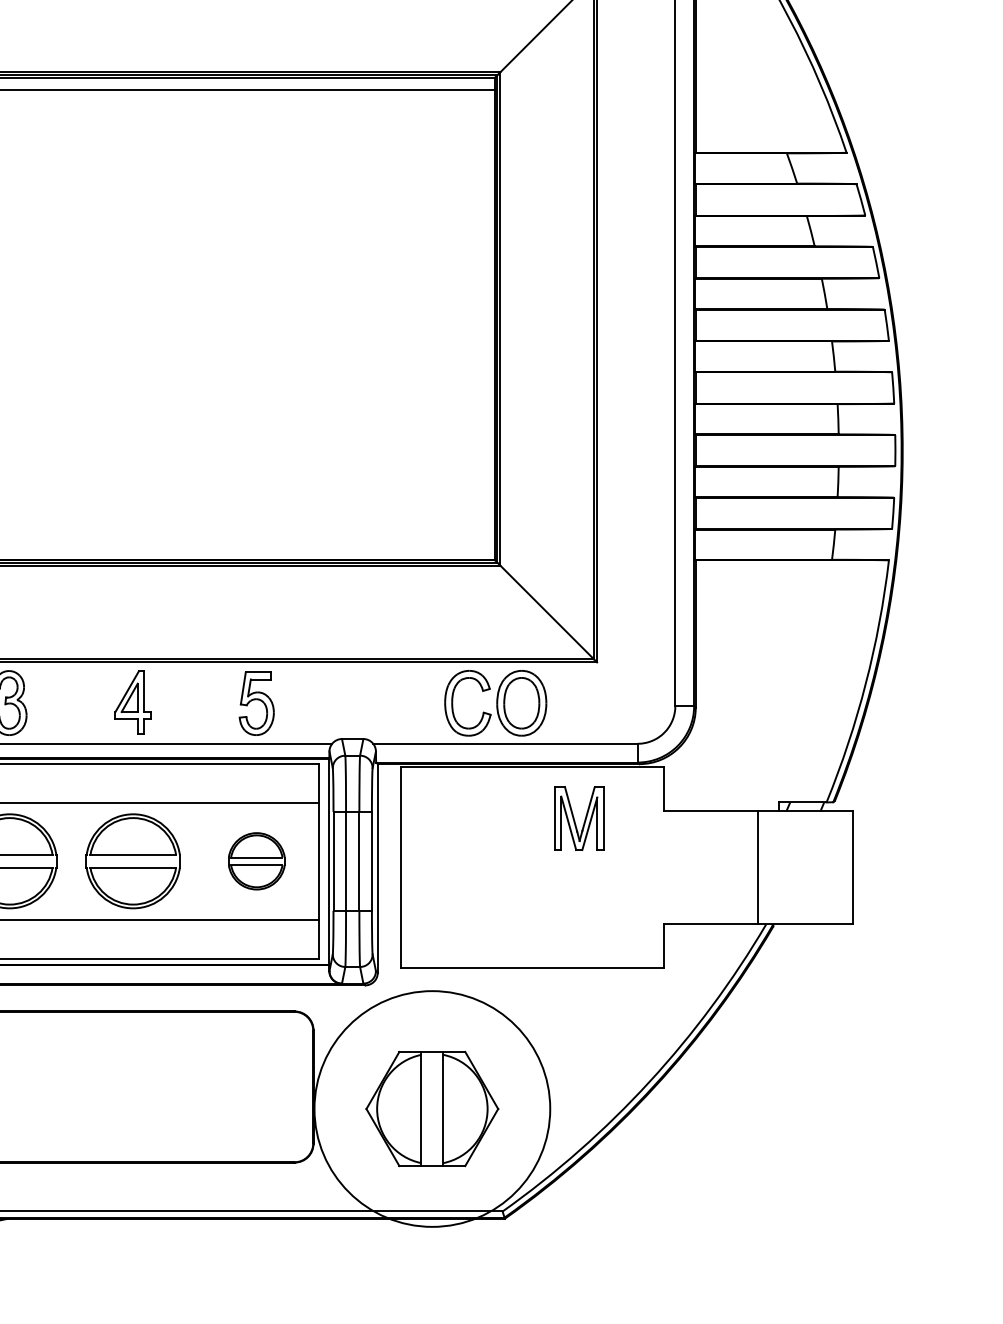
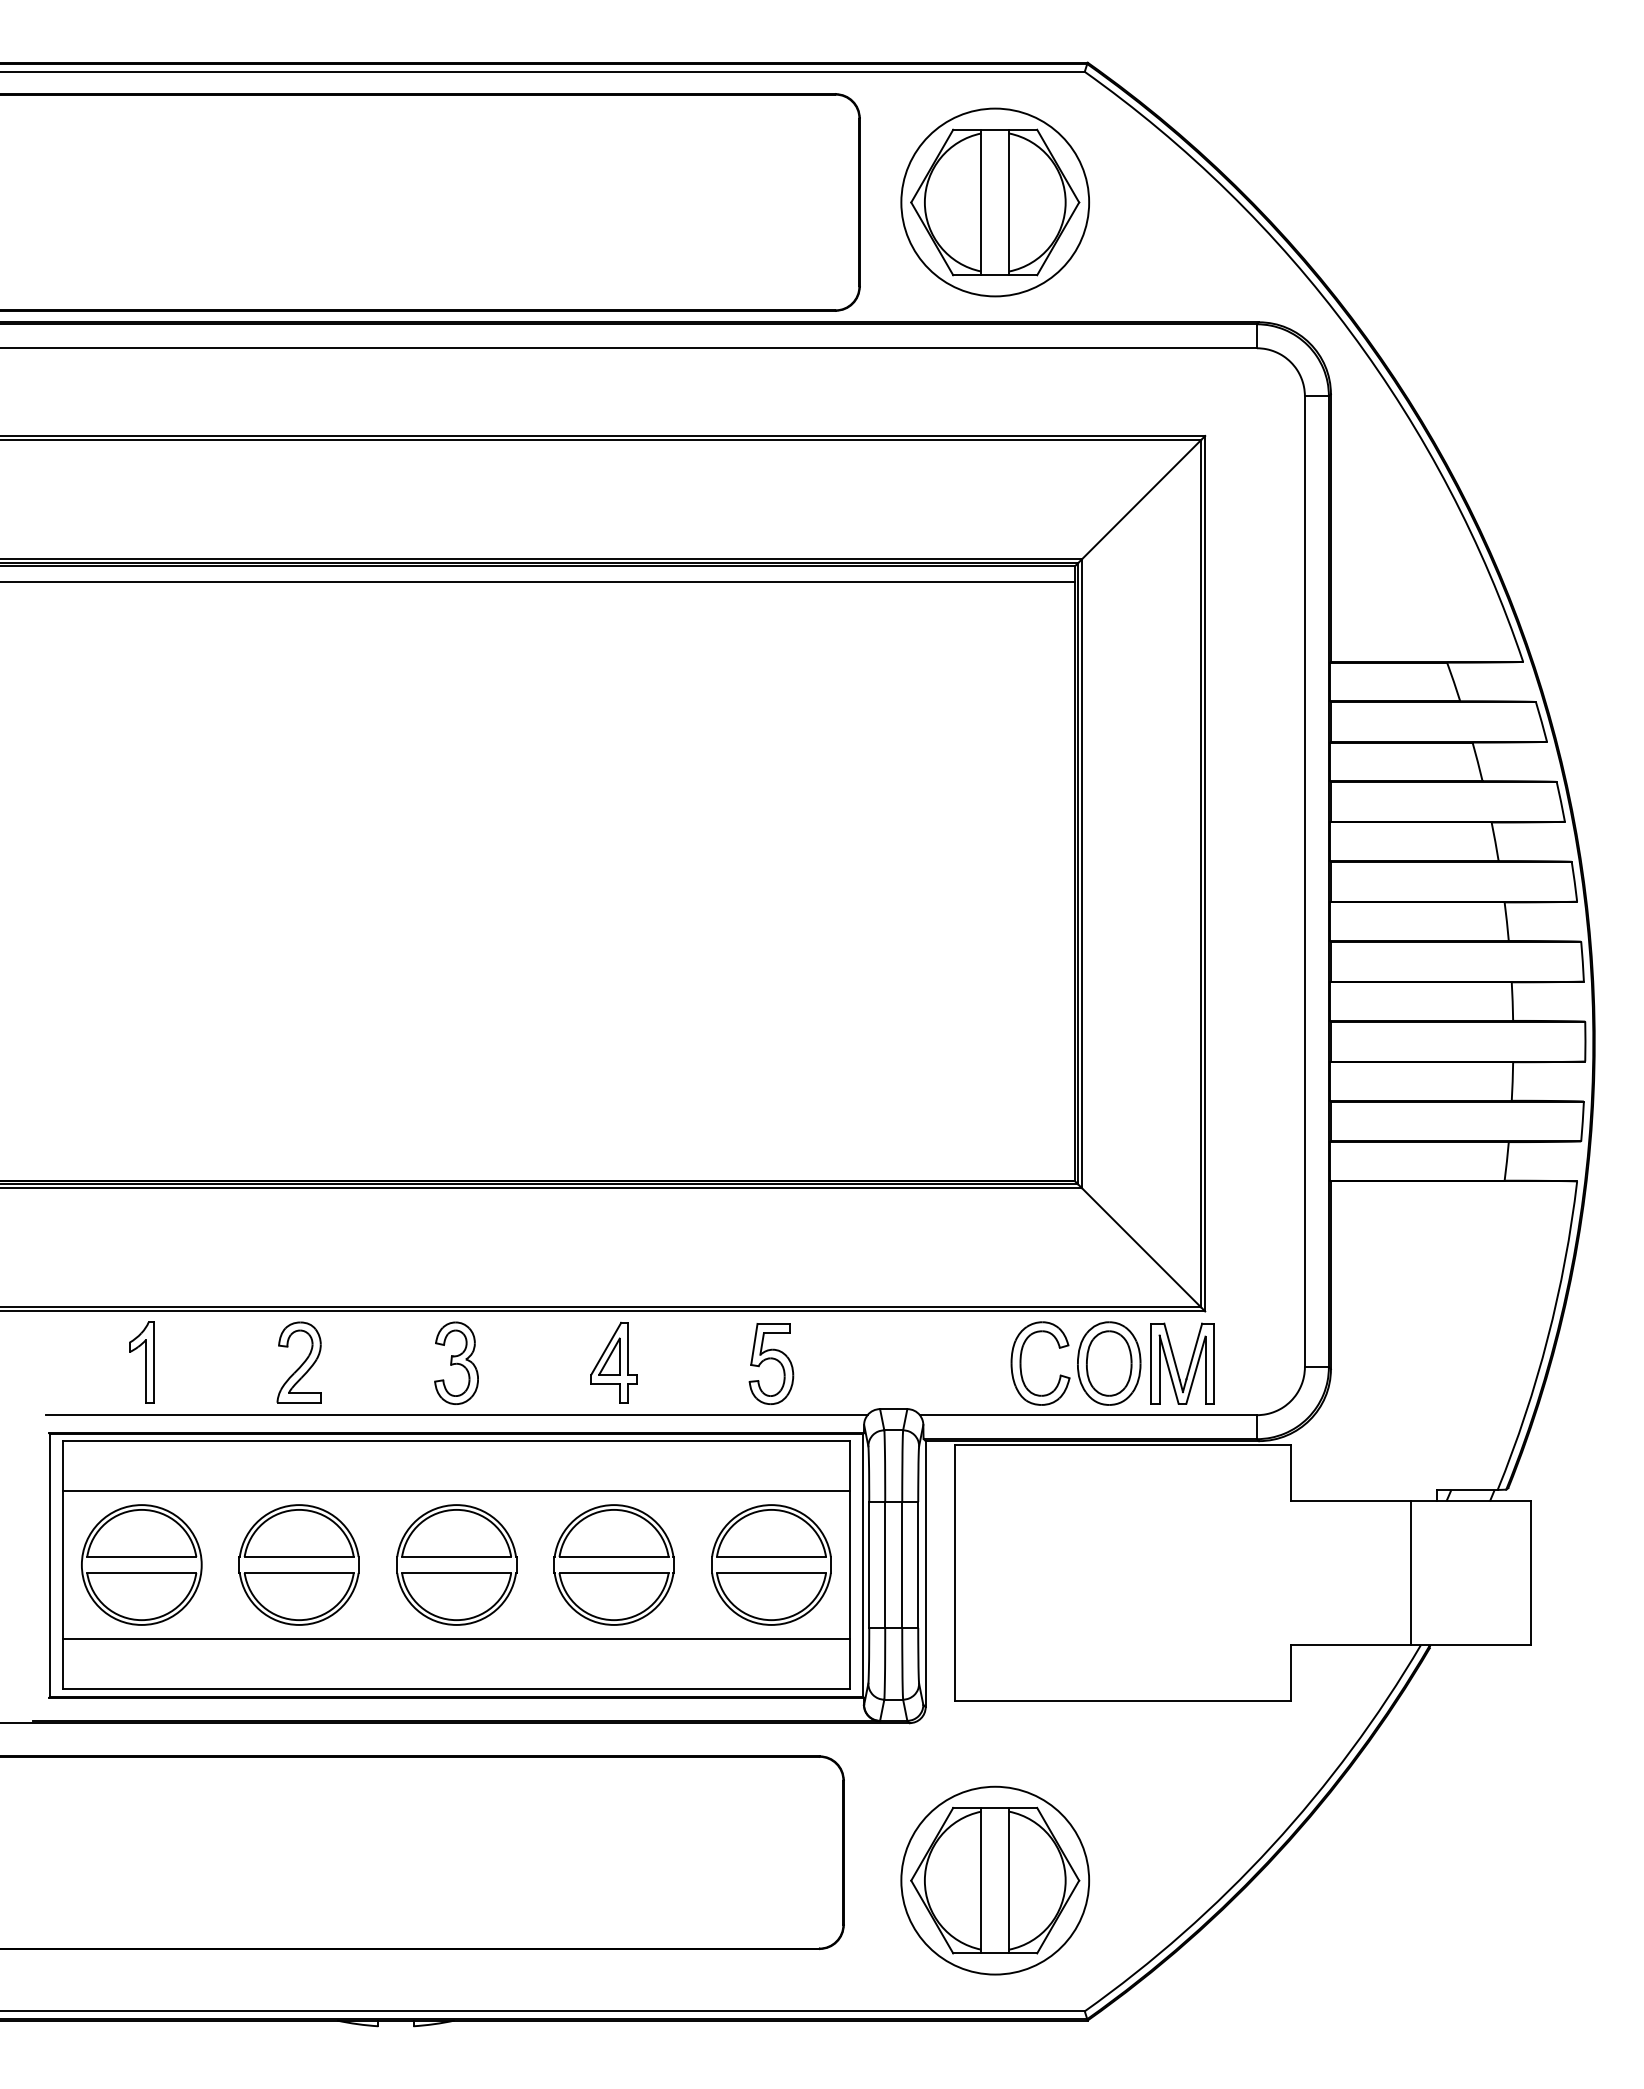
part: (579, 818) -> (1182, 1363), moved
part: (256, 860) -> (771, 1564), size x1.67
circle: (432, 1108) -> (995, 1880), size x0.62

